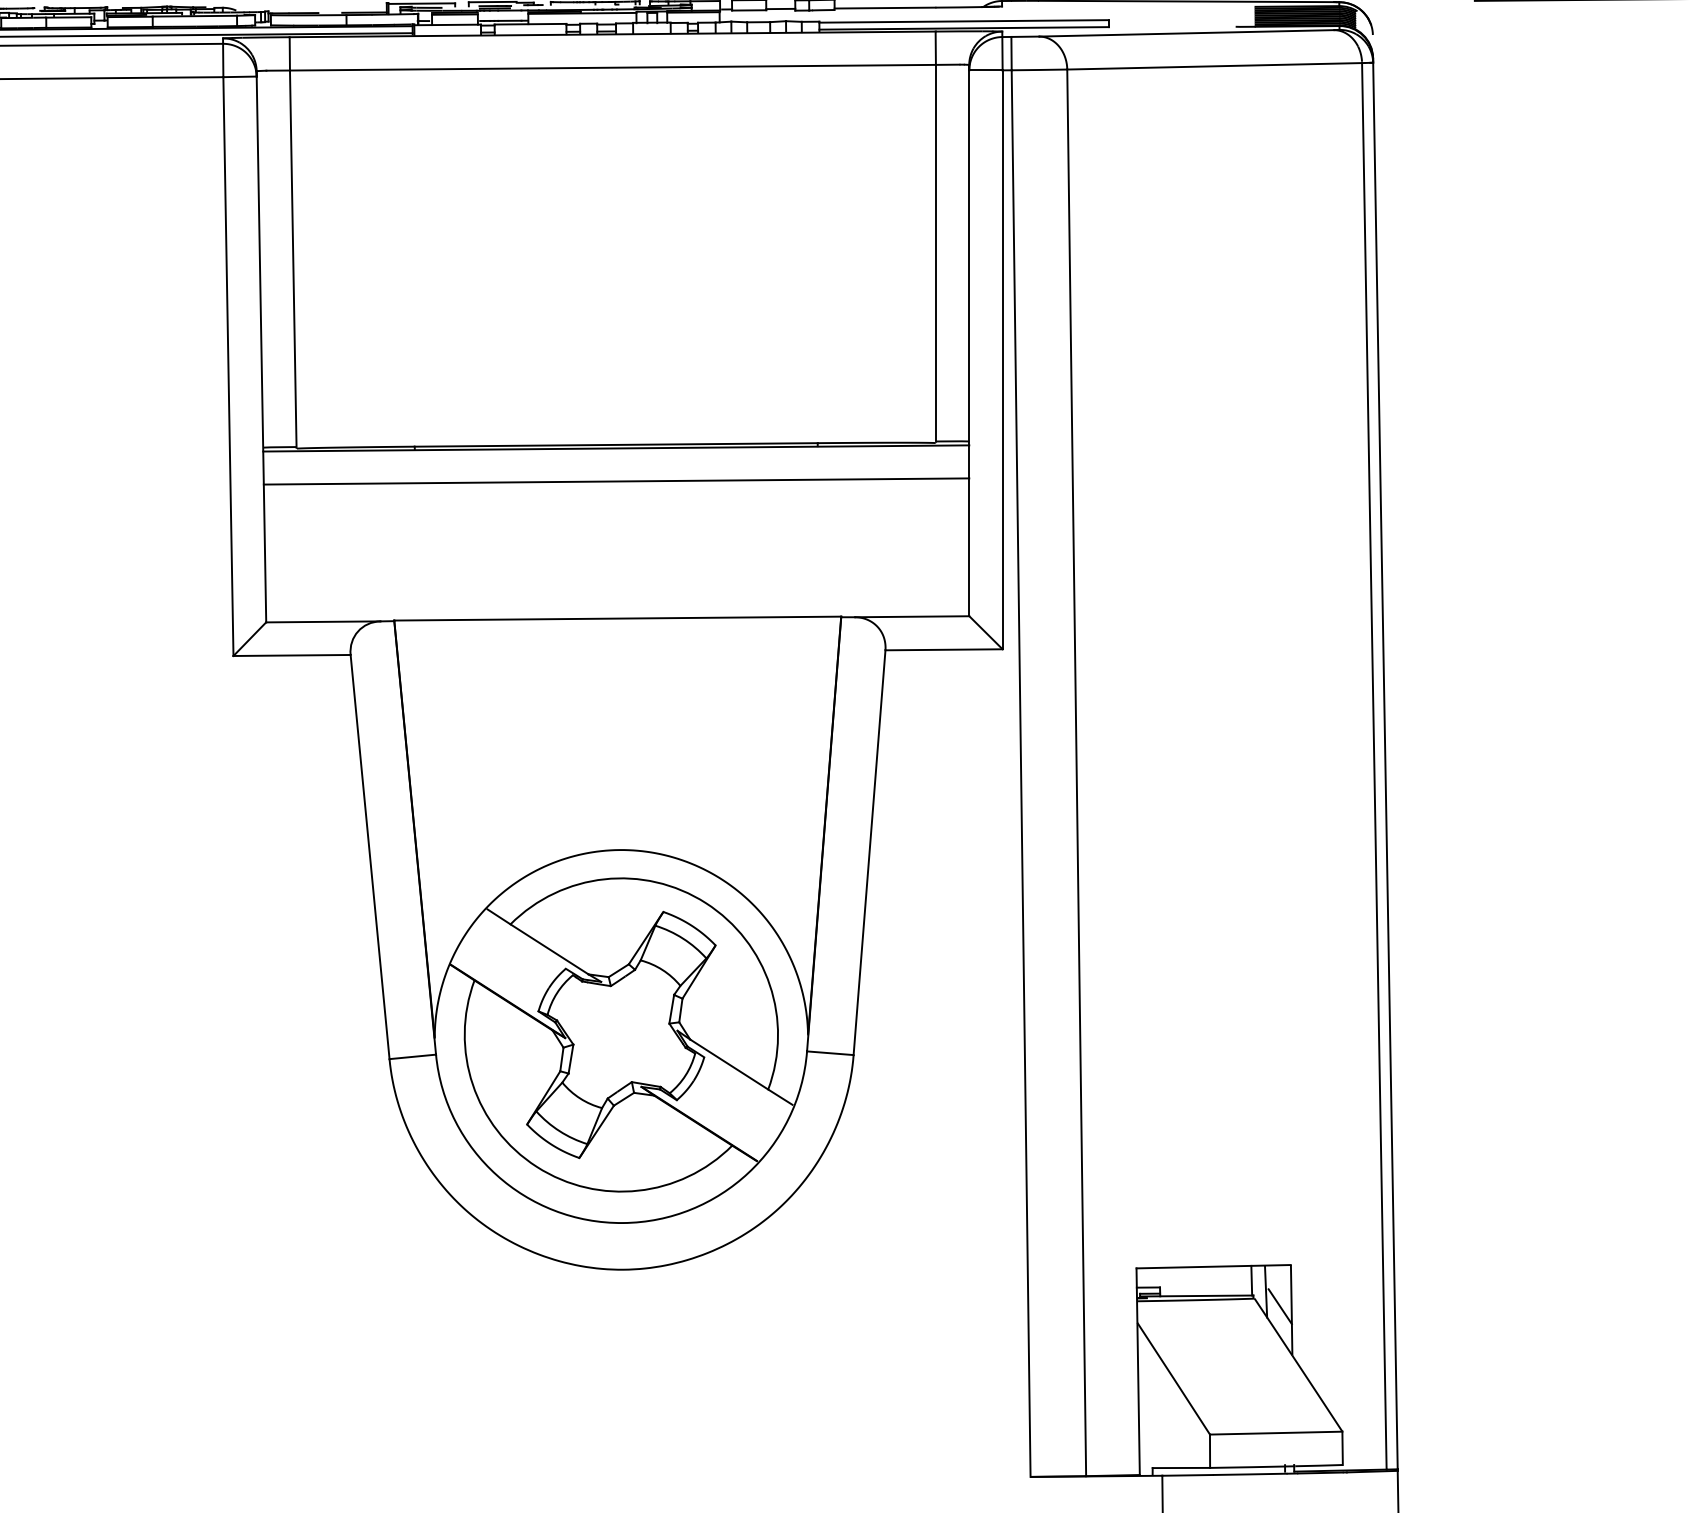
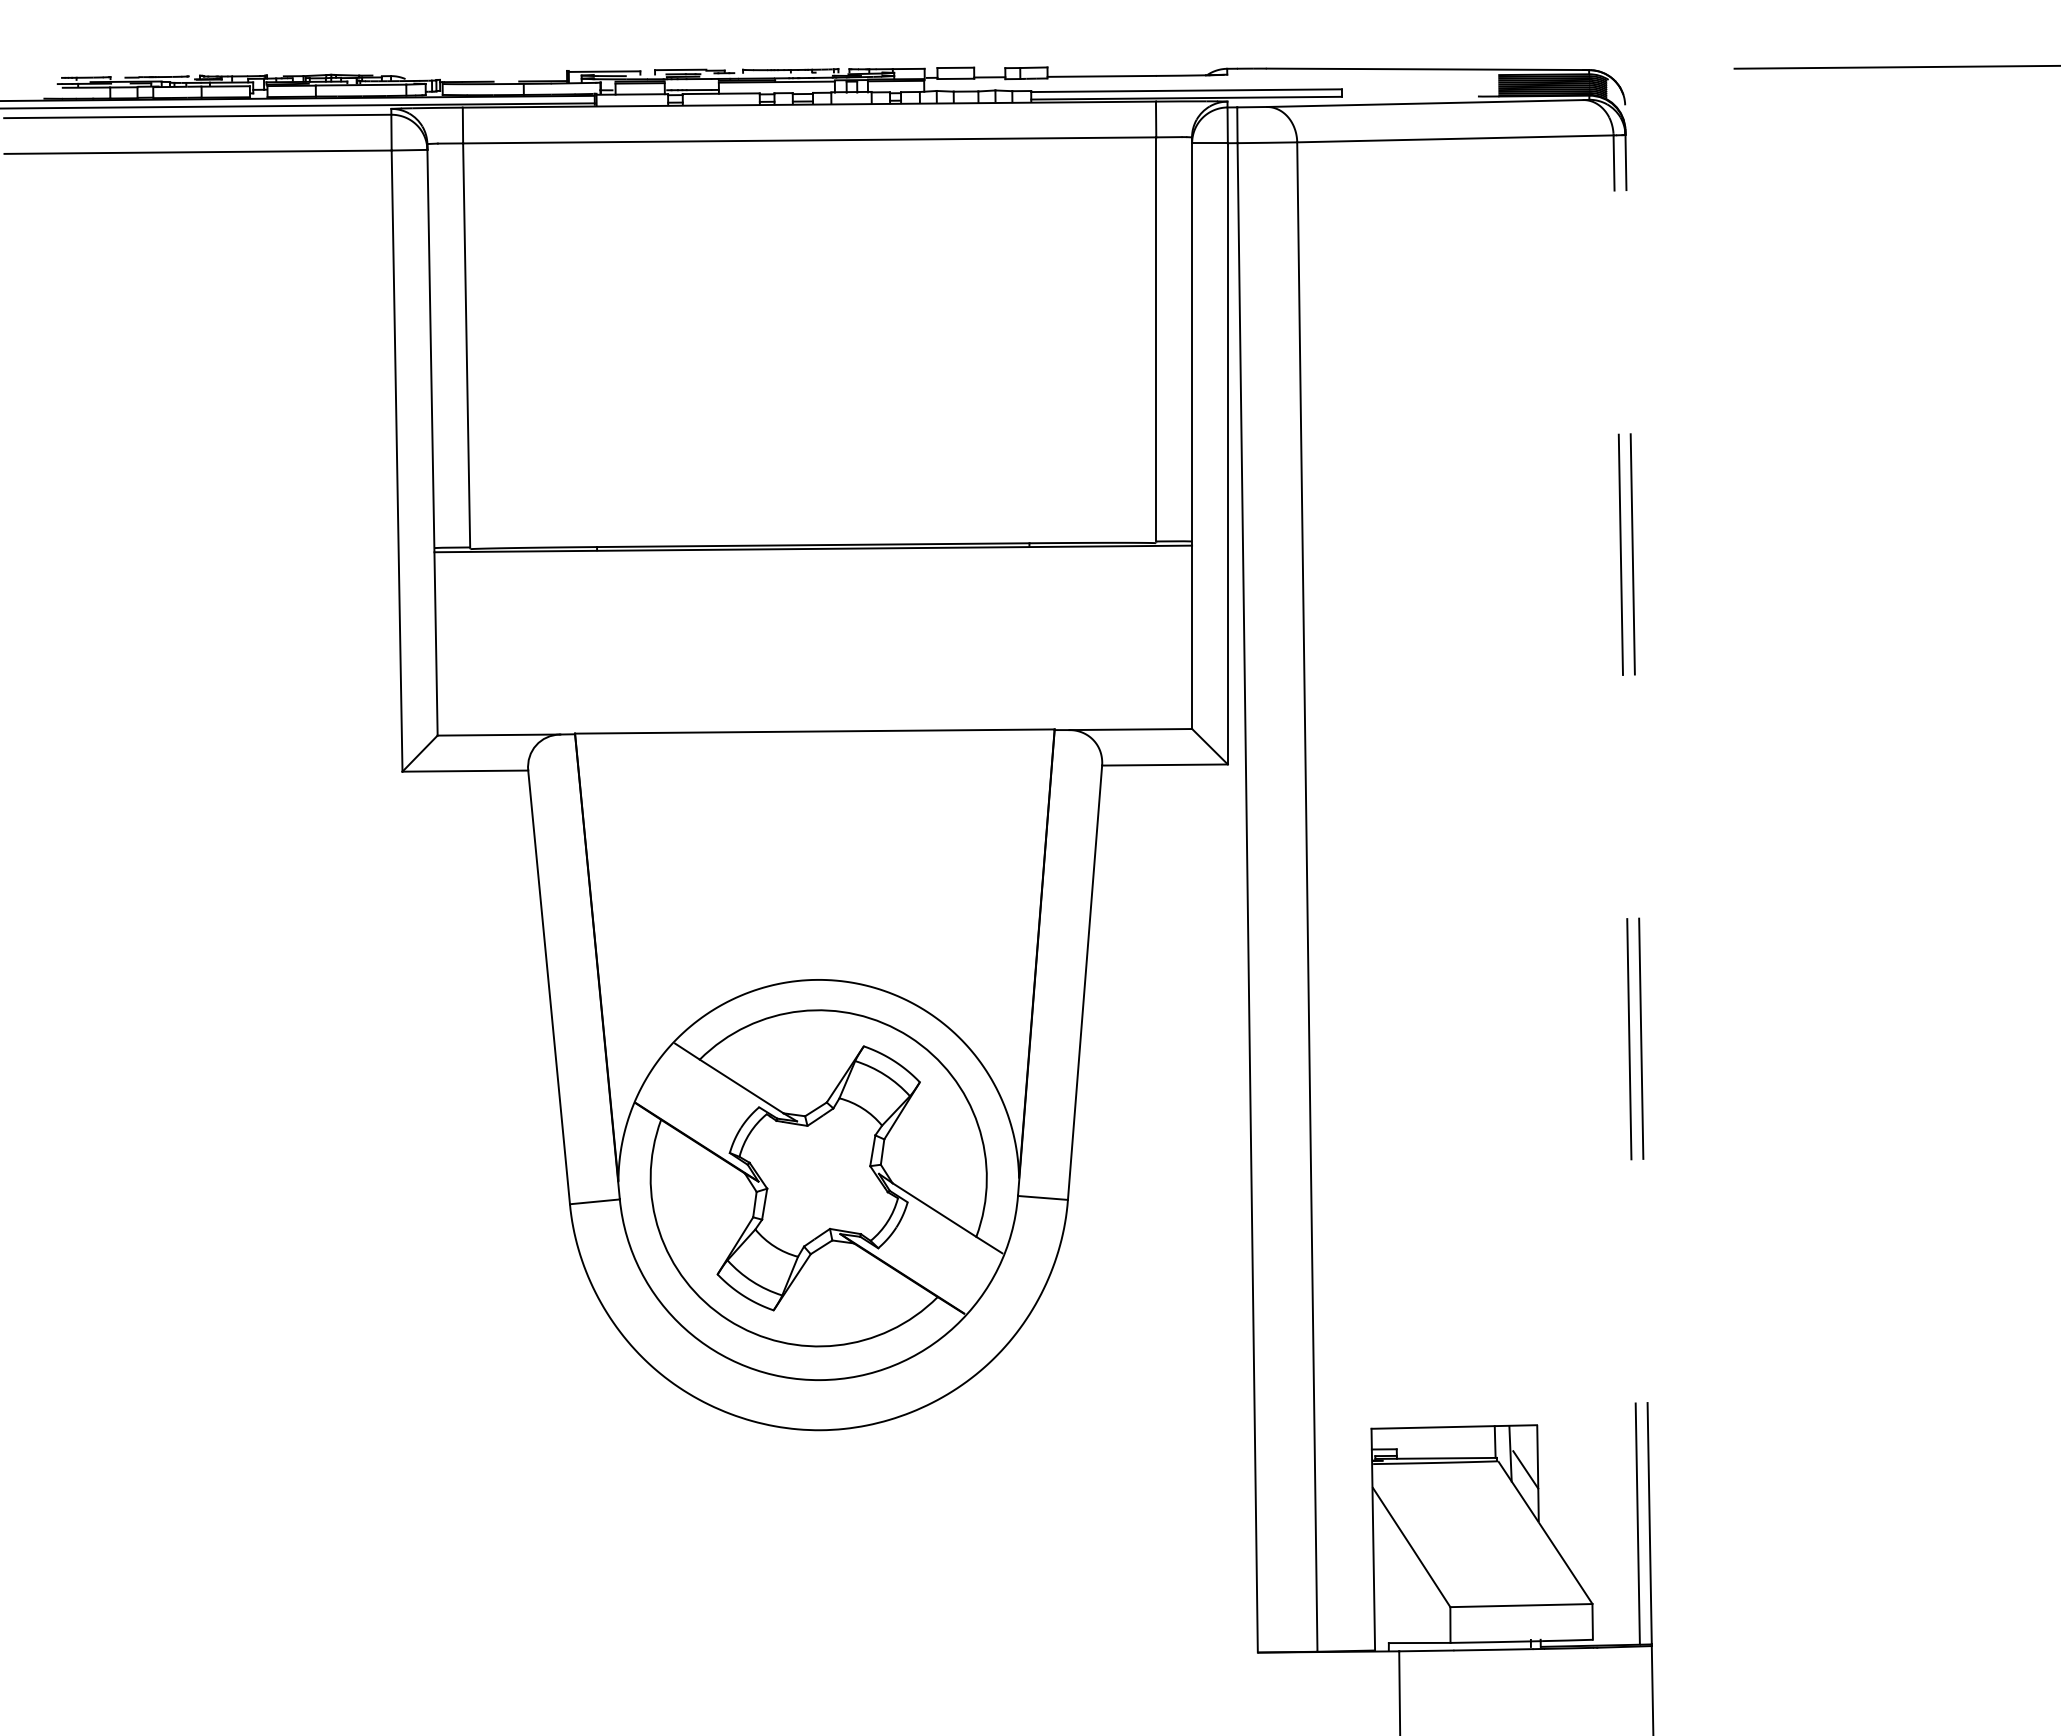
line: (616, 481) -> (813, 584), removed
line: (1385, 763) -> (1638, 887), solid -> dashed
line: (1374, 766) -> (1626, 890), solid -> dashed

